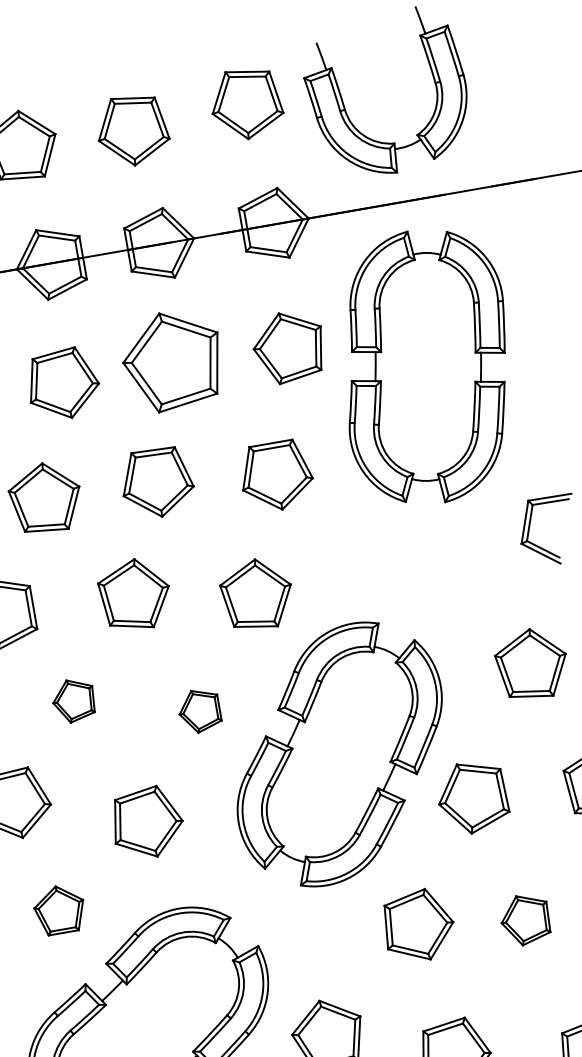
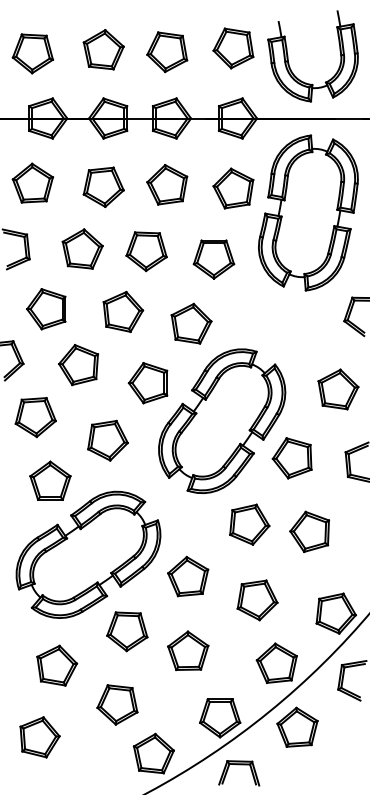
part: (173, 360) -> (167, 184), size x0.71
part: (73, 701) -> (78, 365), size x1.67
part: (198, 711) -> (147, 383), size x1.67
part: (59, 909) -> (50, 480), size x1.43
part: (524, 919) -> (309, 531), size x1.43

